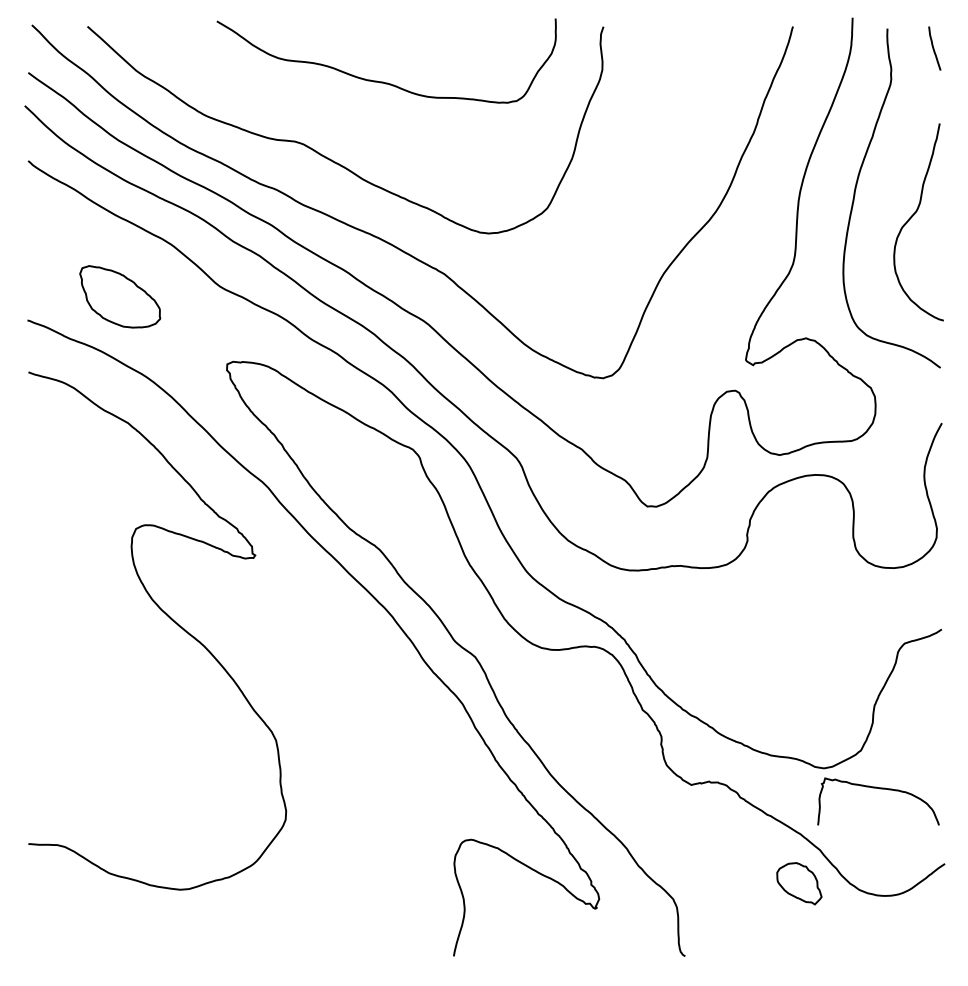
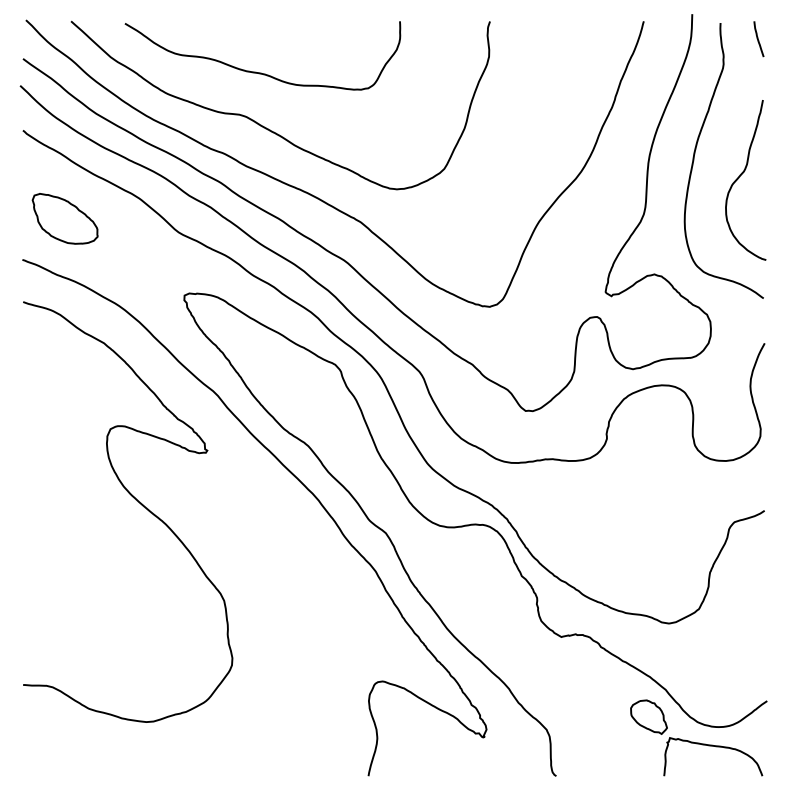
curve: (383, 81) -> (260, 72), moved
part: (120, 296) -> (65, 218), moved
curve: (879, 789) -> (714, 747), moved

